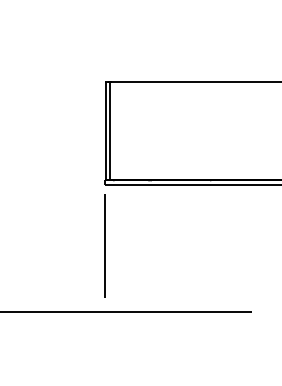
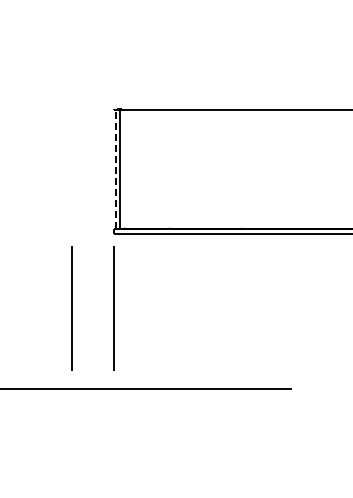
line: (106, 131) -> (115, 169), solid -> dashed
line: (69, 245) -> (71, 308), added

